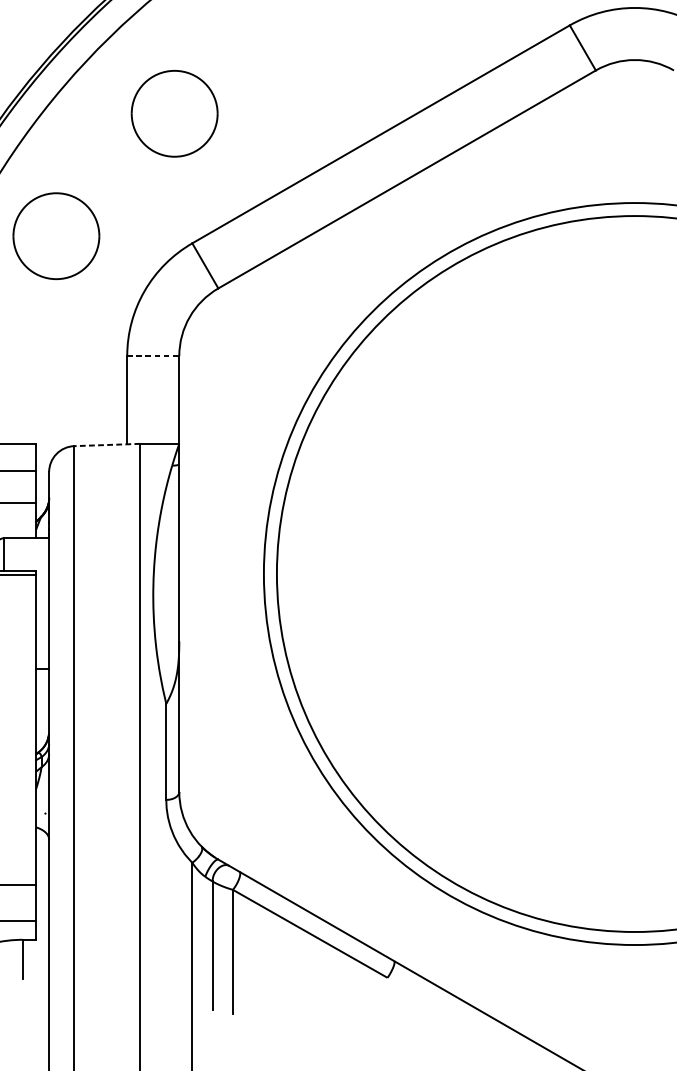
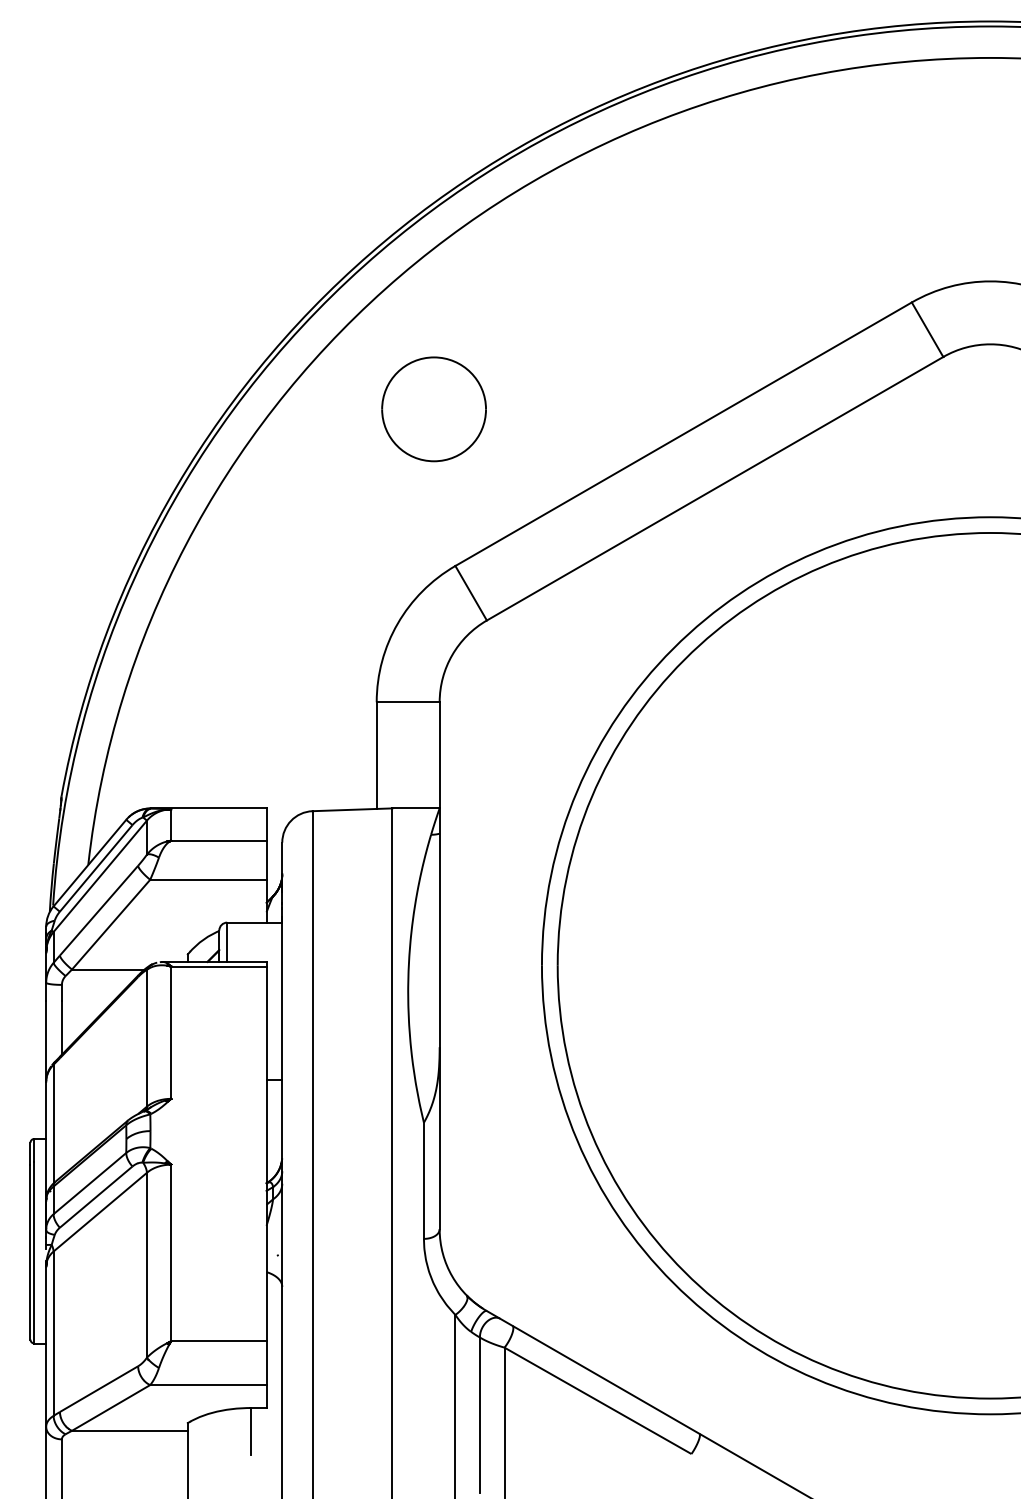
part: (55, 236) -> (290, 557), removed
line: (153, 356) -> (408, 702), dashed -> solid
line: (107, 444) -> (352, 809), dashed -> solid

